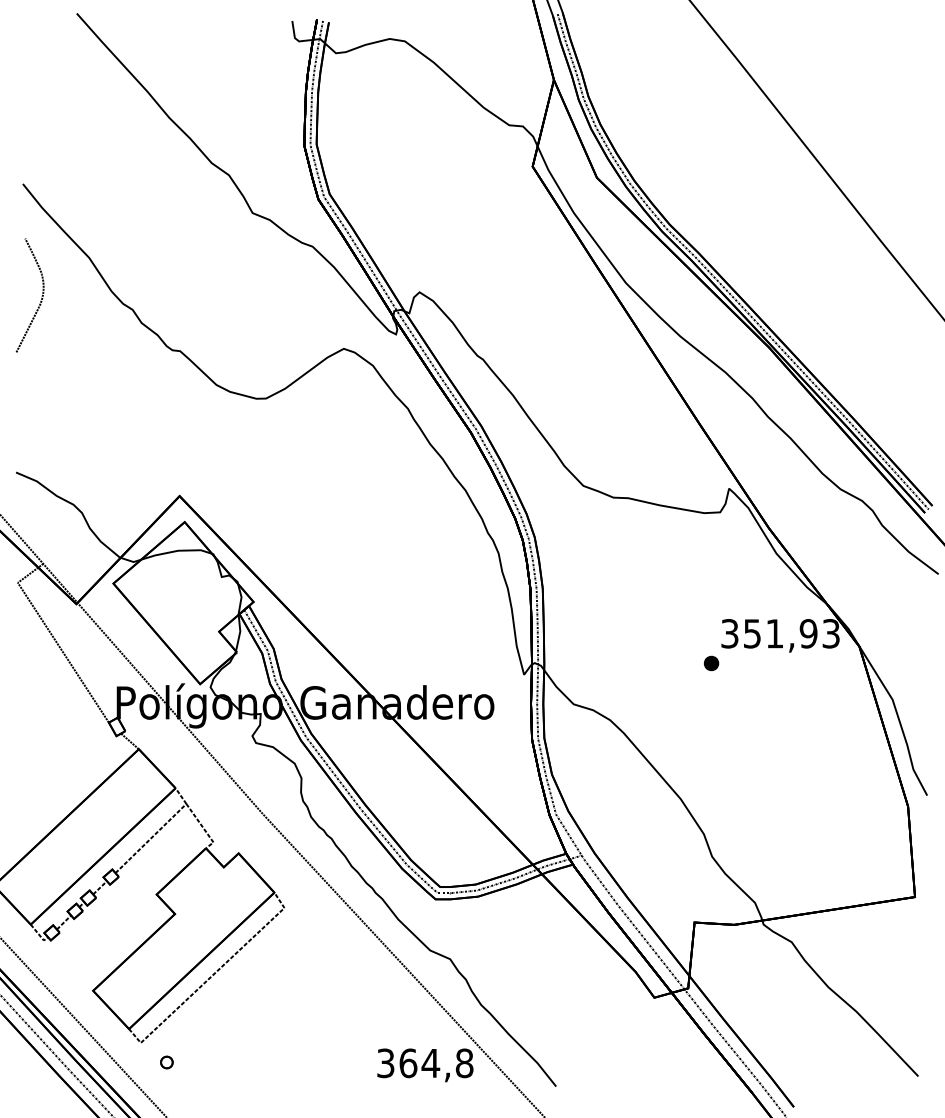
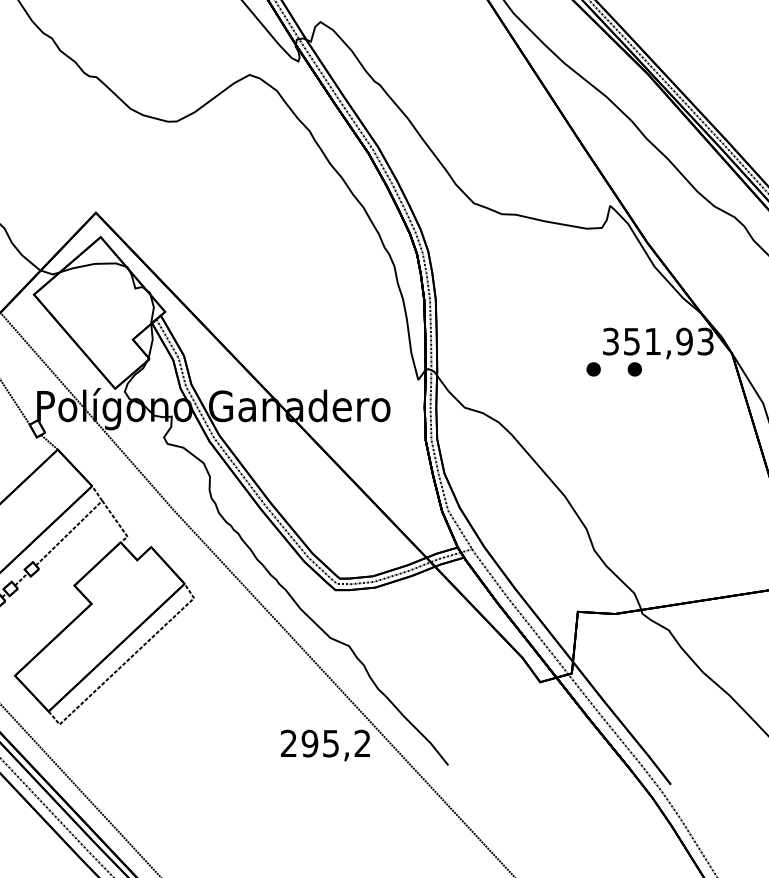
part: (755, 663) -> (634, 369), added
part: (166, 1062) -> (83, 742), removed
text: (425, 1063) -> (326, 743), 364,8 -> 295,2

